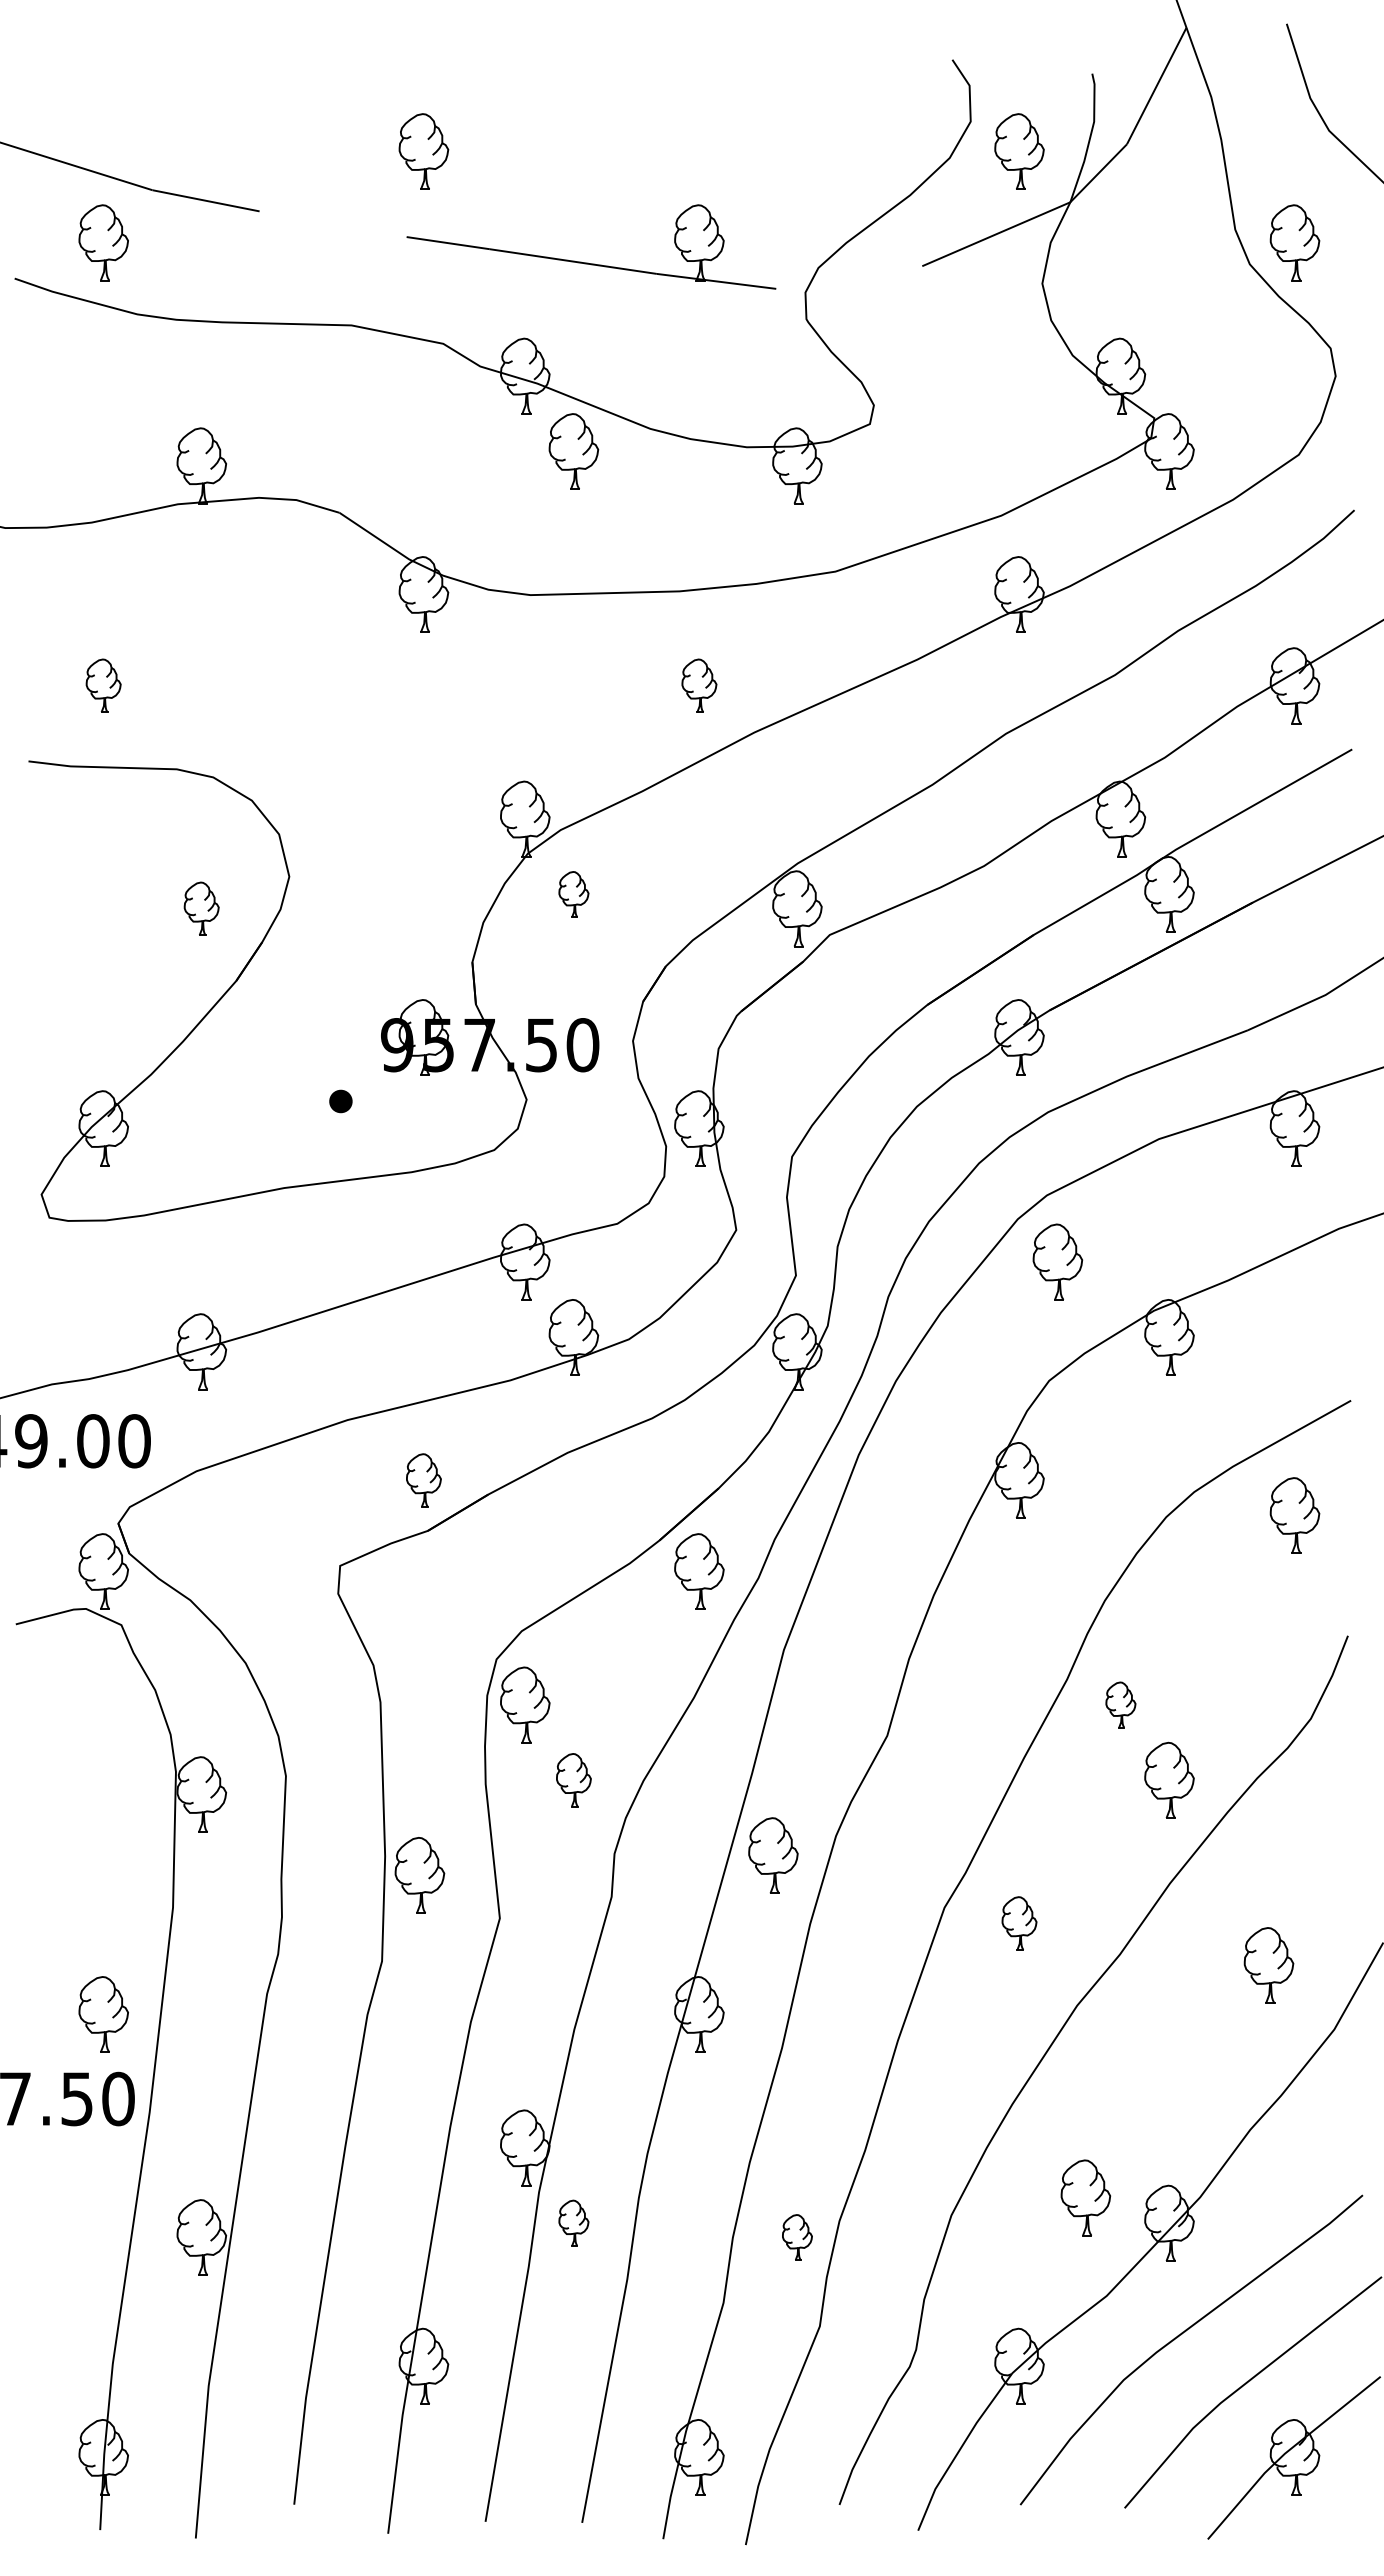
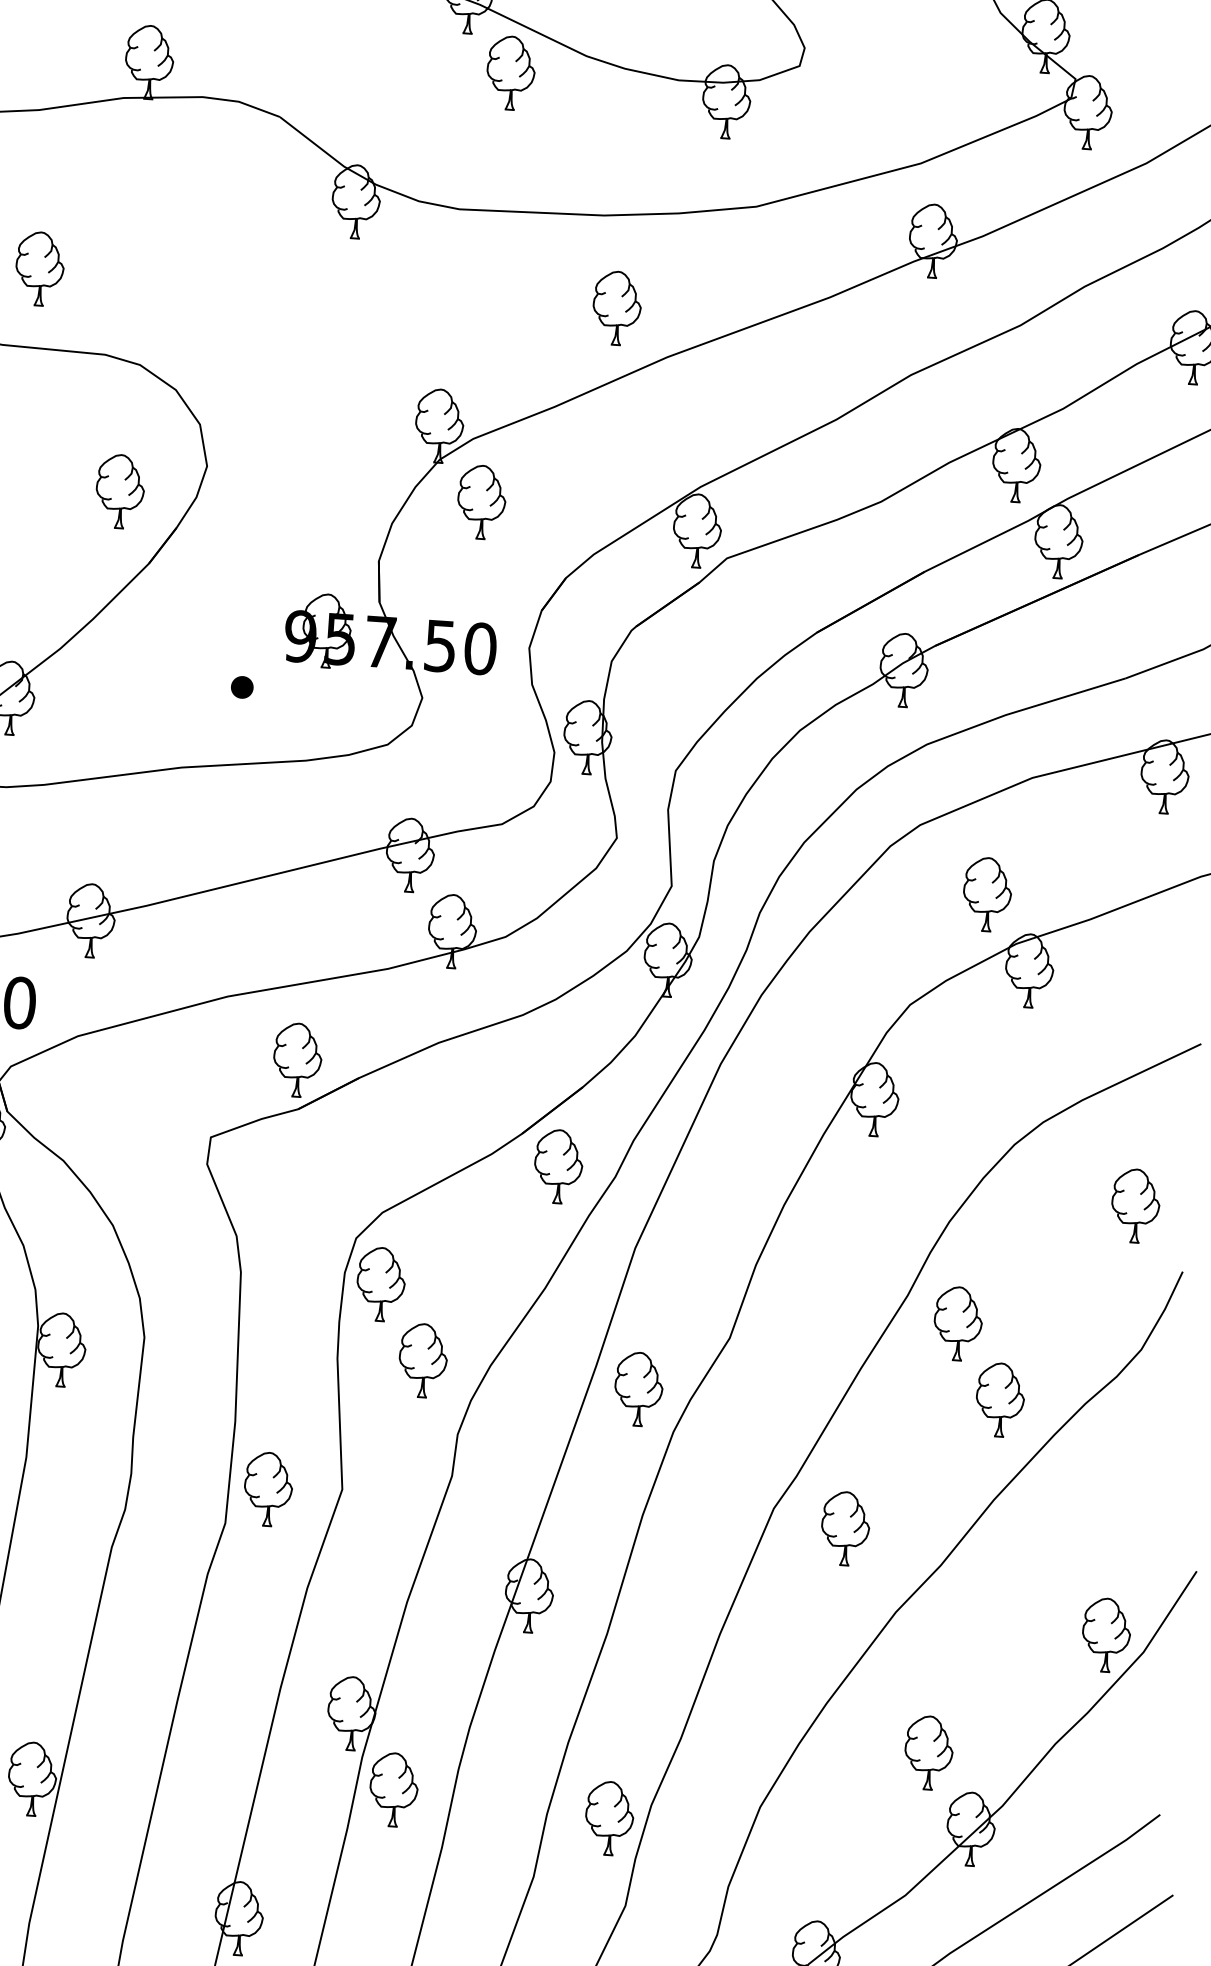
part: (103, 685) -> (39, 268), size x1.43
part: (699, 685) -> (617, 308), size x1.43
part: (573, 894) -> (481, 502), size x1.67
part: (201, 908) -> (119, 491), size x1.43
part: (1057, 1261) -> (987, 893), moved
part: (423, 1480) -> (297, 1060), size x1.43
part: (1294, 1515) -> (1135, 1205), moved
part: (1120, 1704) -> (957, 1323), size x1.67
part: (573, 1779) -> (422, 1359), size x1.43
part: (773, 1855) -> (638, 1389), moved
part: (419, 1875) -> (268, 1489), moved
part: (1019, 1923) -> (845, 1528), size x1.43
part: (1268, 1965) -> (1105, 1635), moved
part: (1085, 2197) -> (928, 1752), moved
part: (573, 2222) -> (393, 1789), size x1.67
part: (797, 2237) -> (609, 1818), size x1.67

